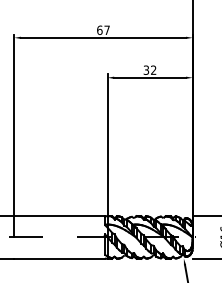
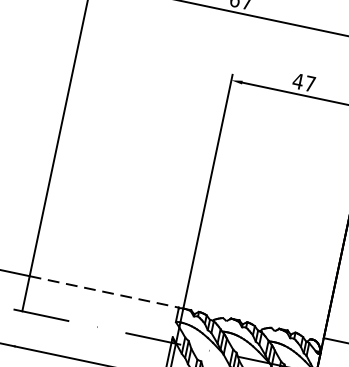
text: (149, 69) -> (303, 81), 32 -> 47
line: (60, 216) -> (105, 292), solid -> dashed

